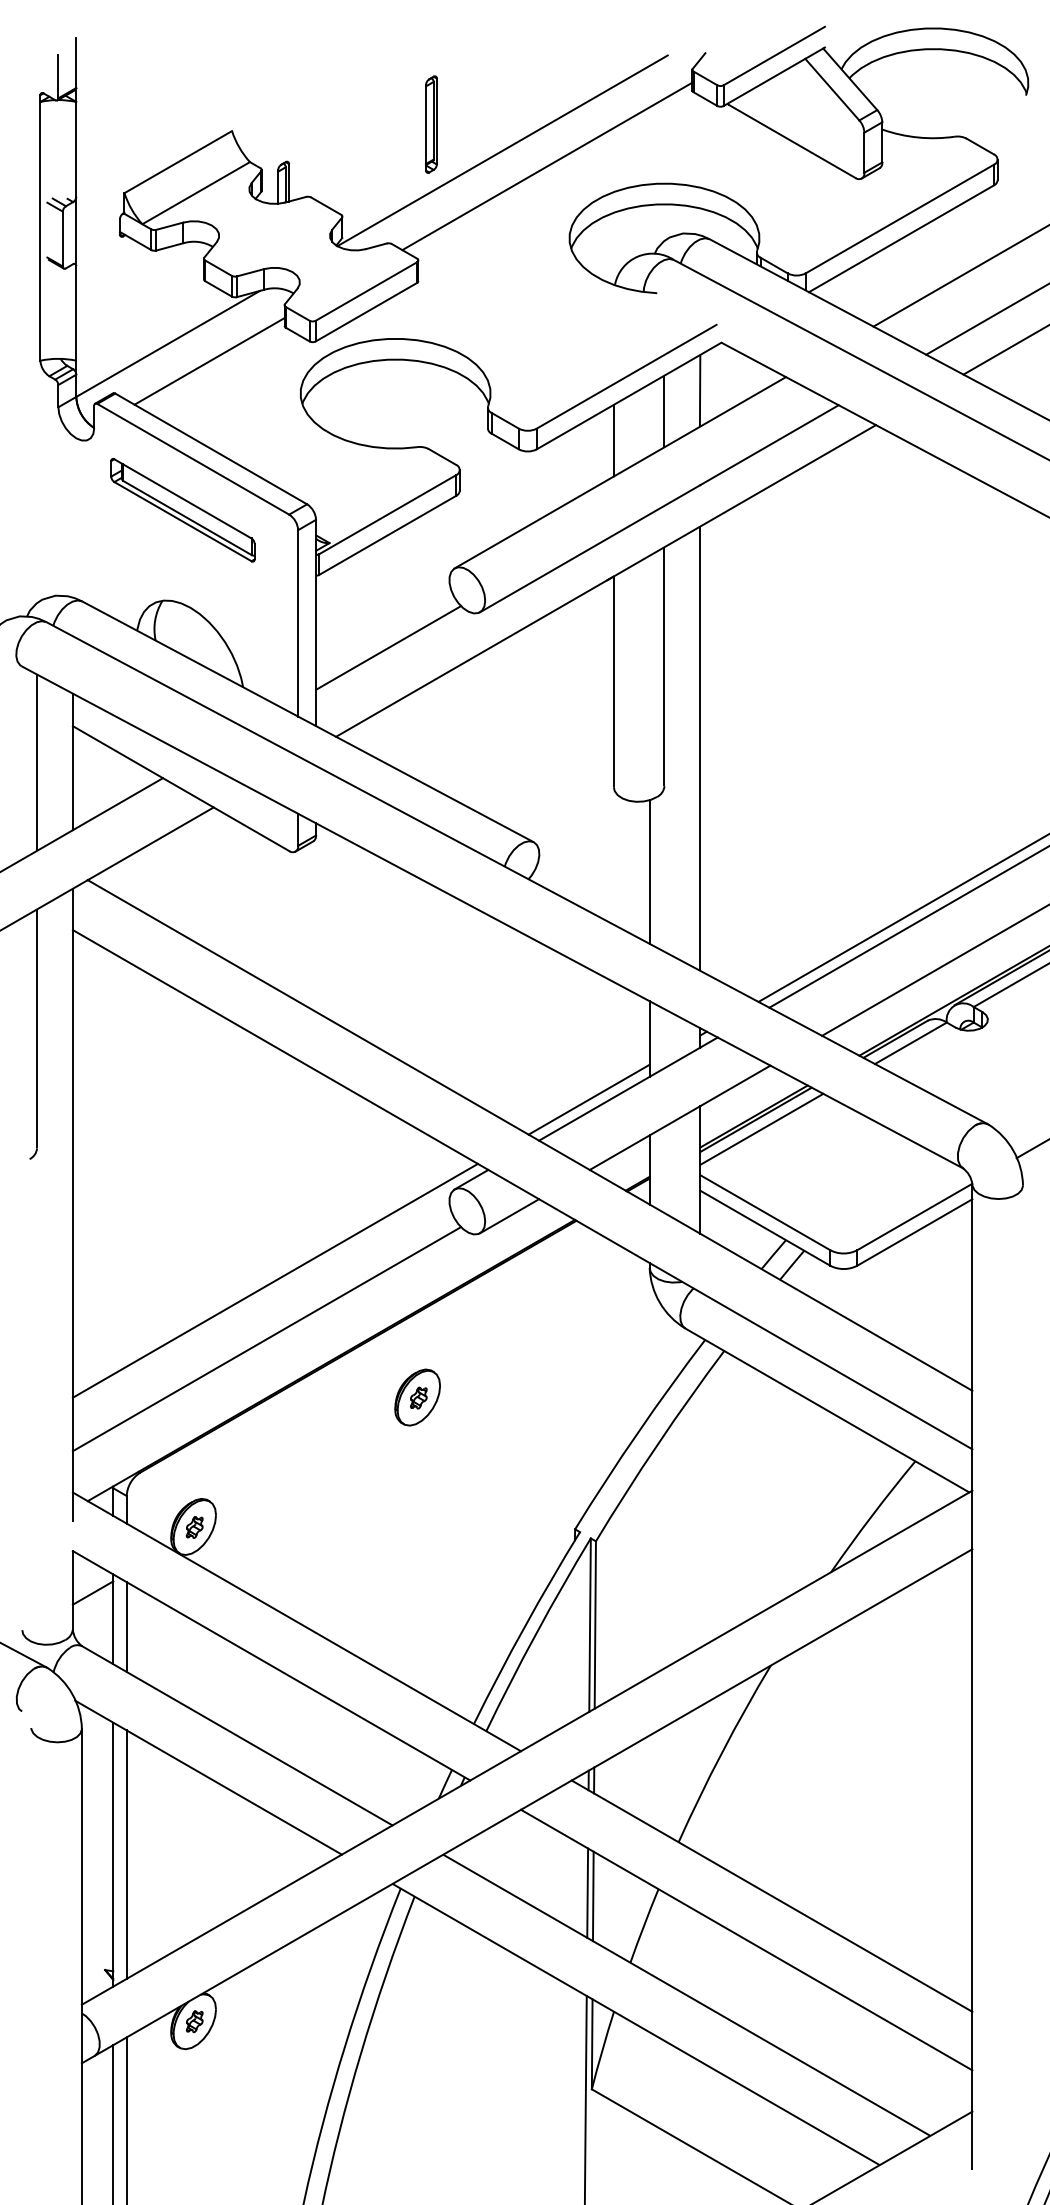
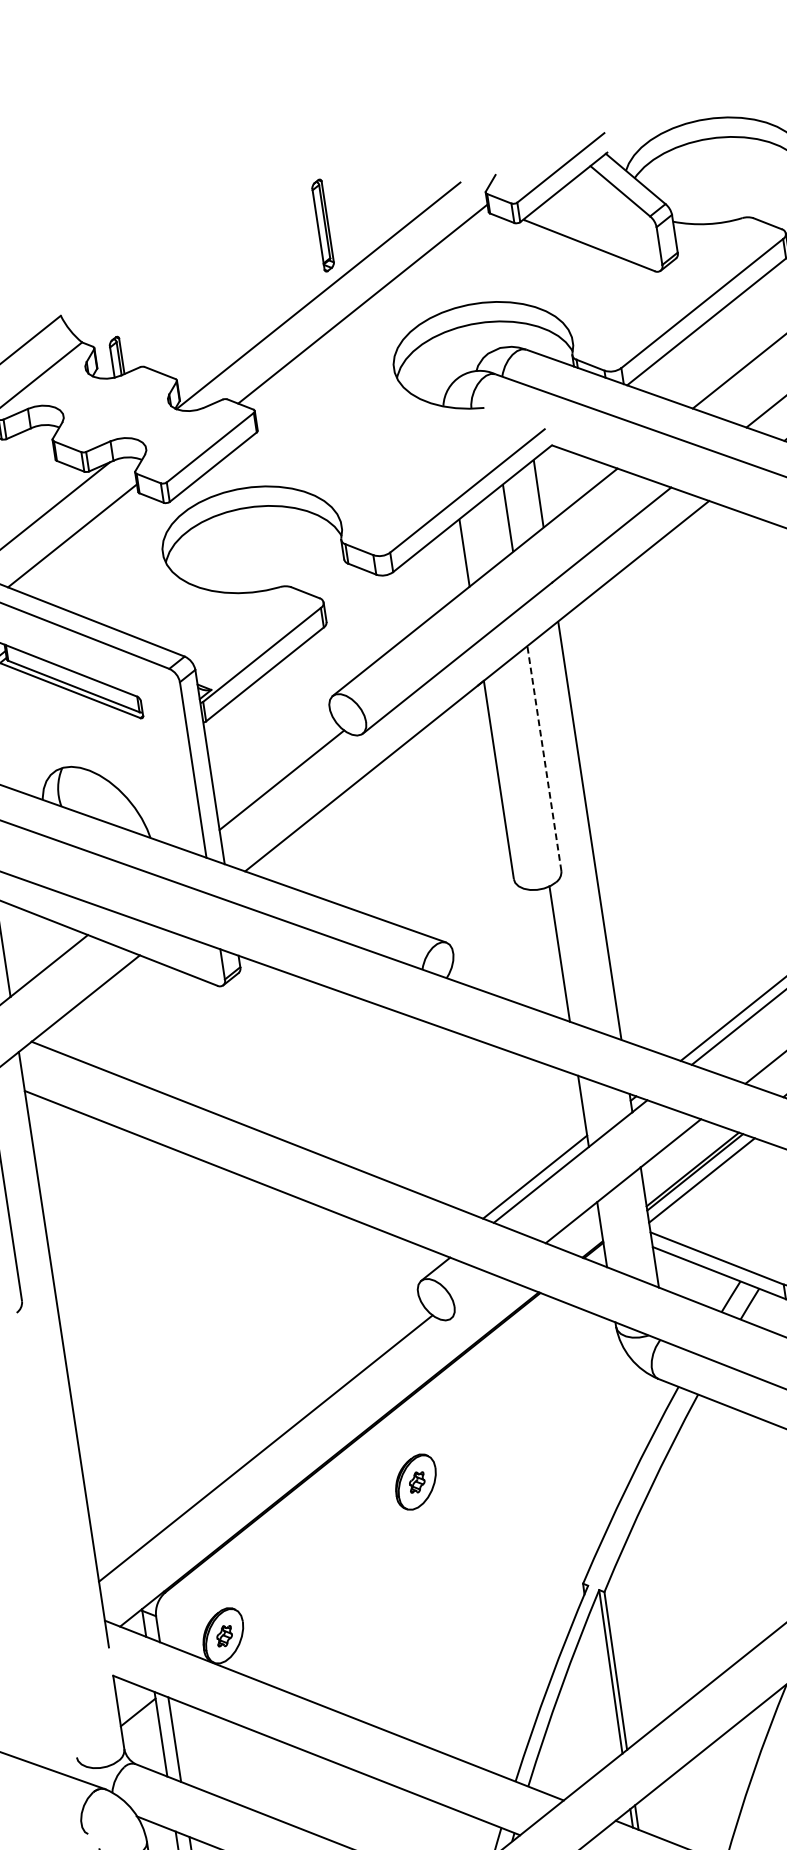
part: (431, 124) -> (323, 225), moved
line: (664, 665) -> (544, 757), solid -> dashed
line: (509, 1216) -> (476, 1298), removed
line: (274, 1280) -> (264, 1392), removed

